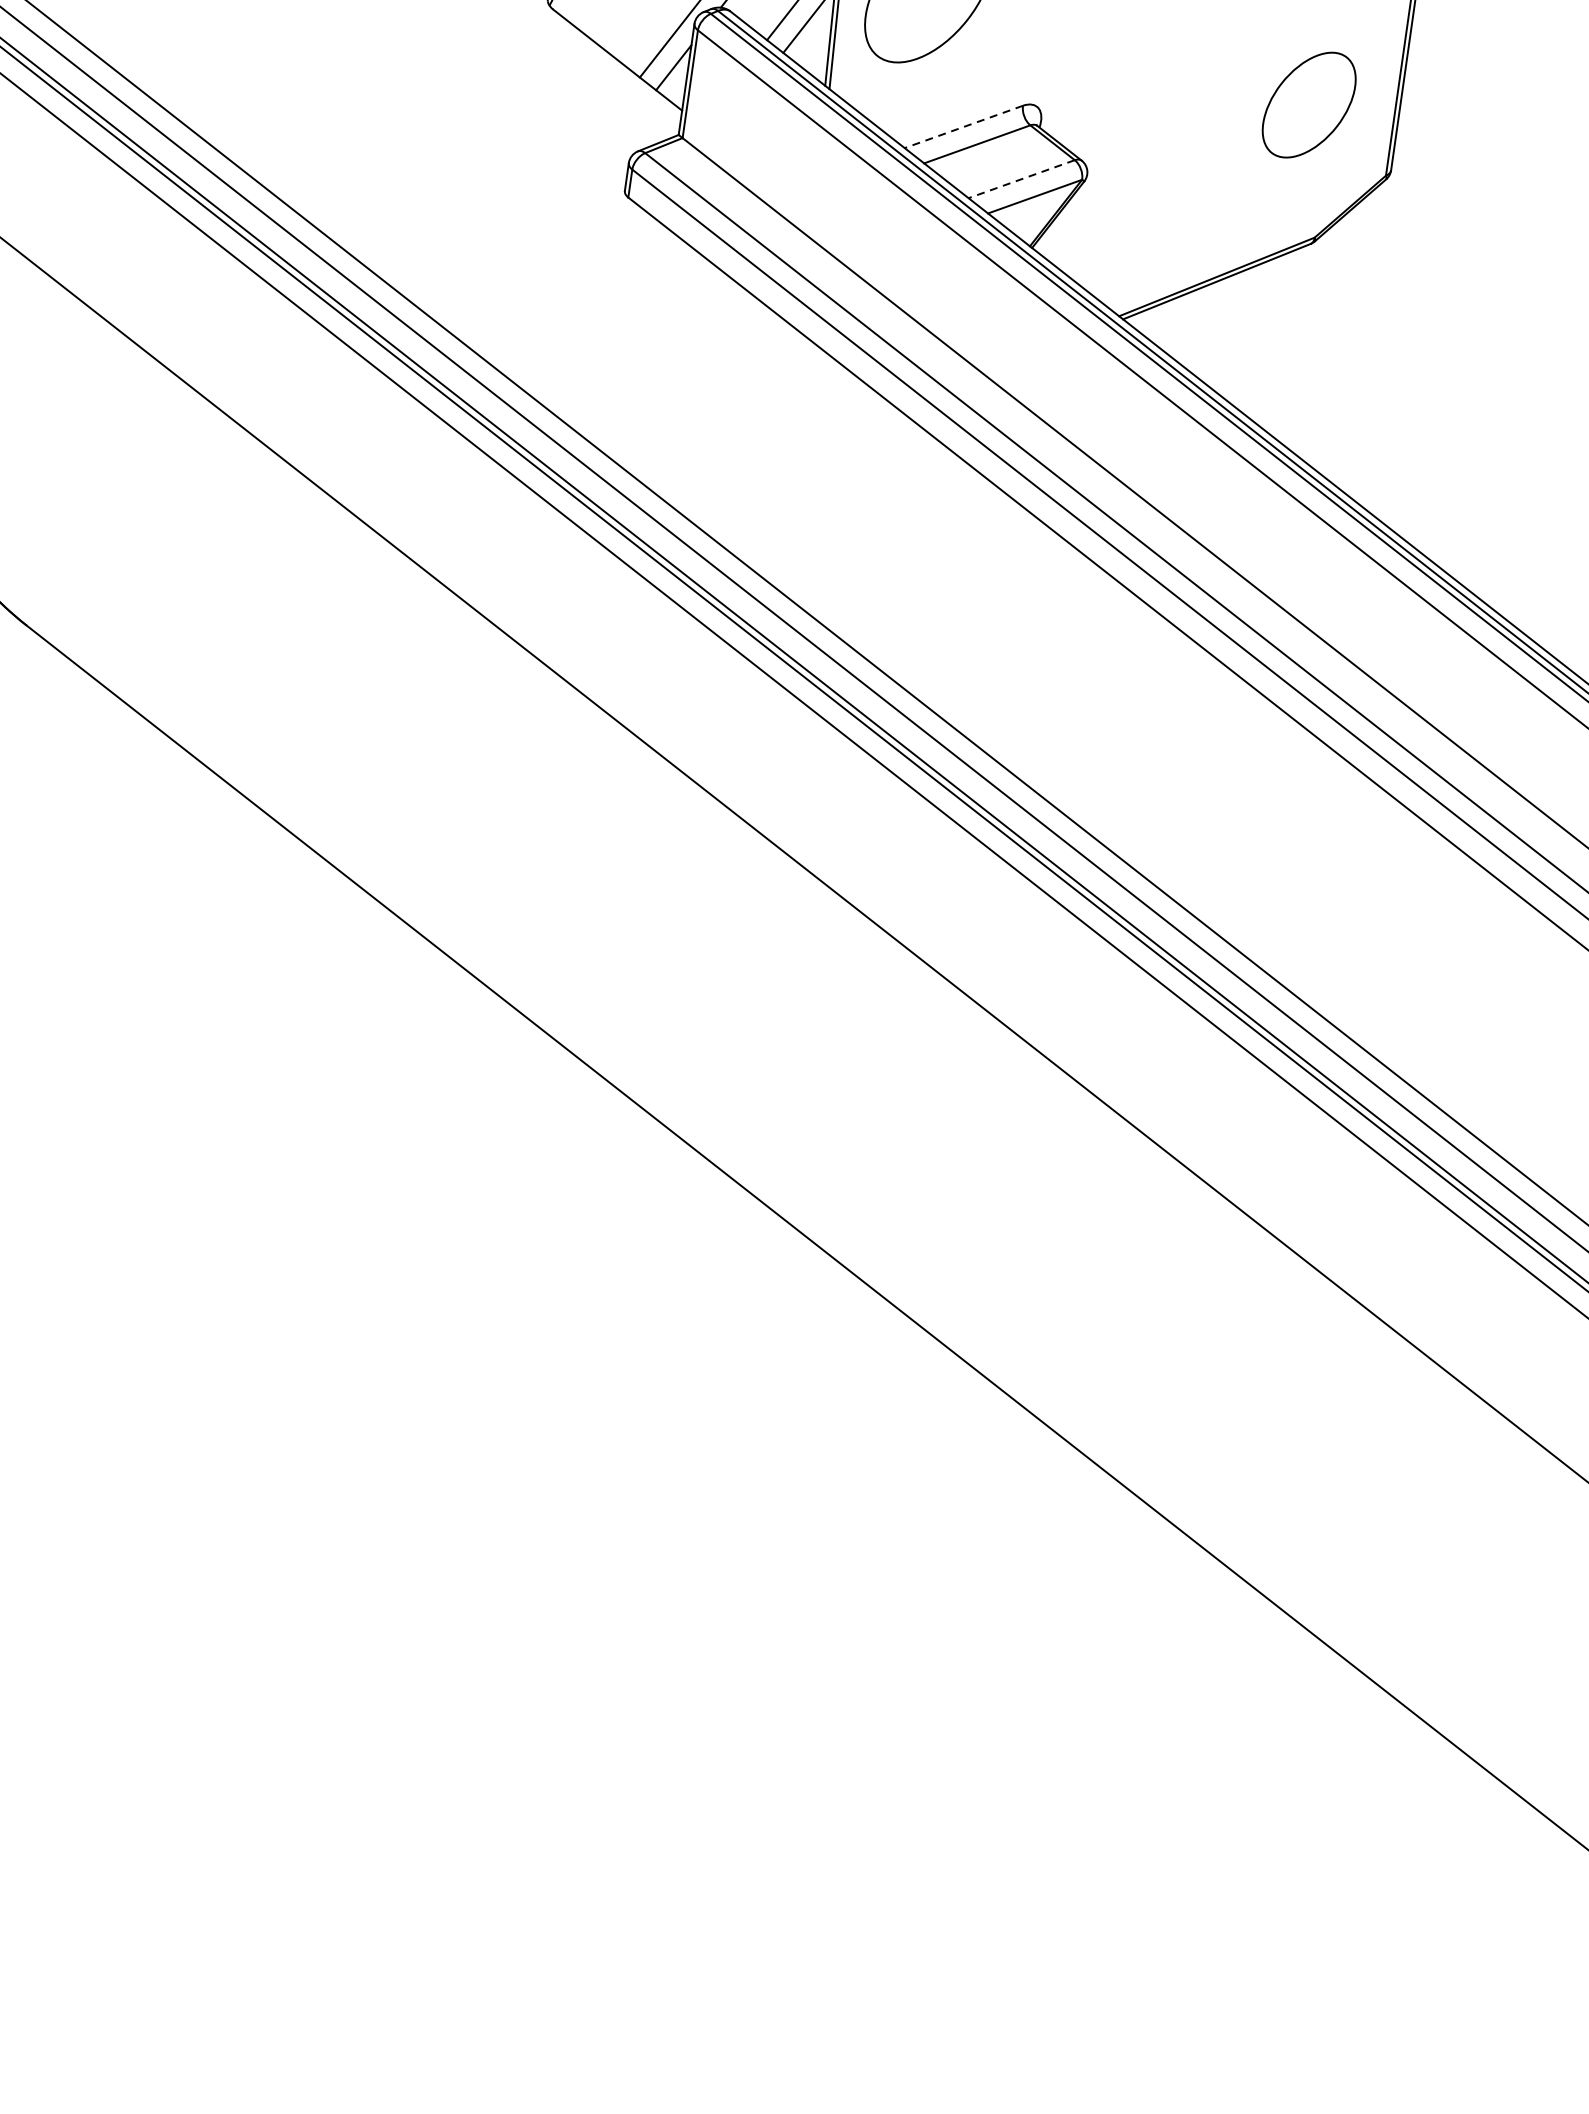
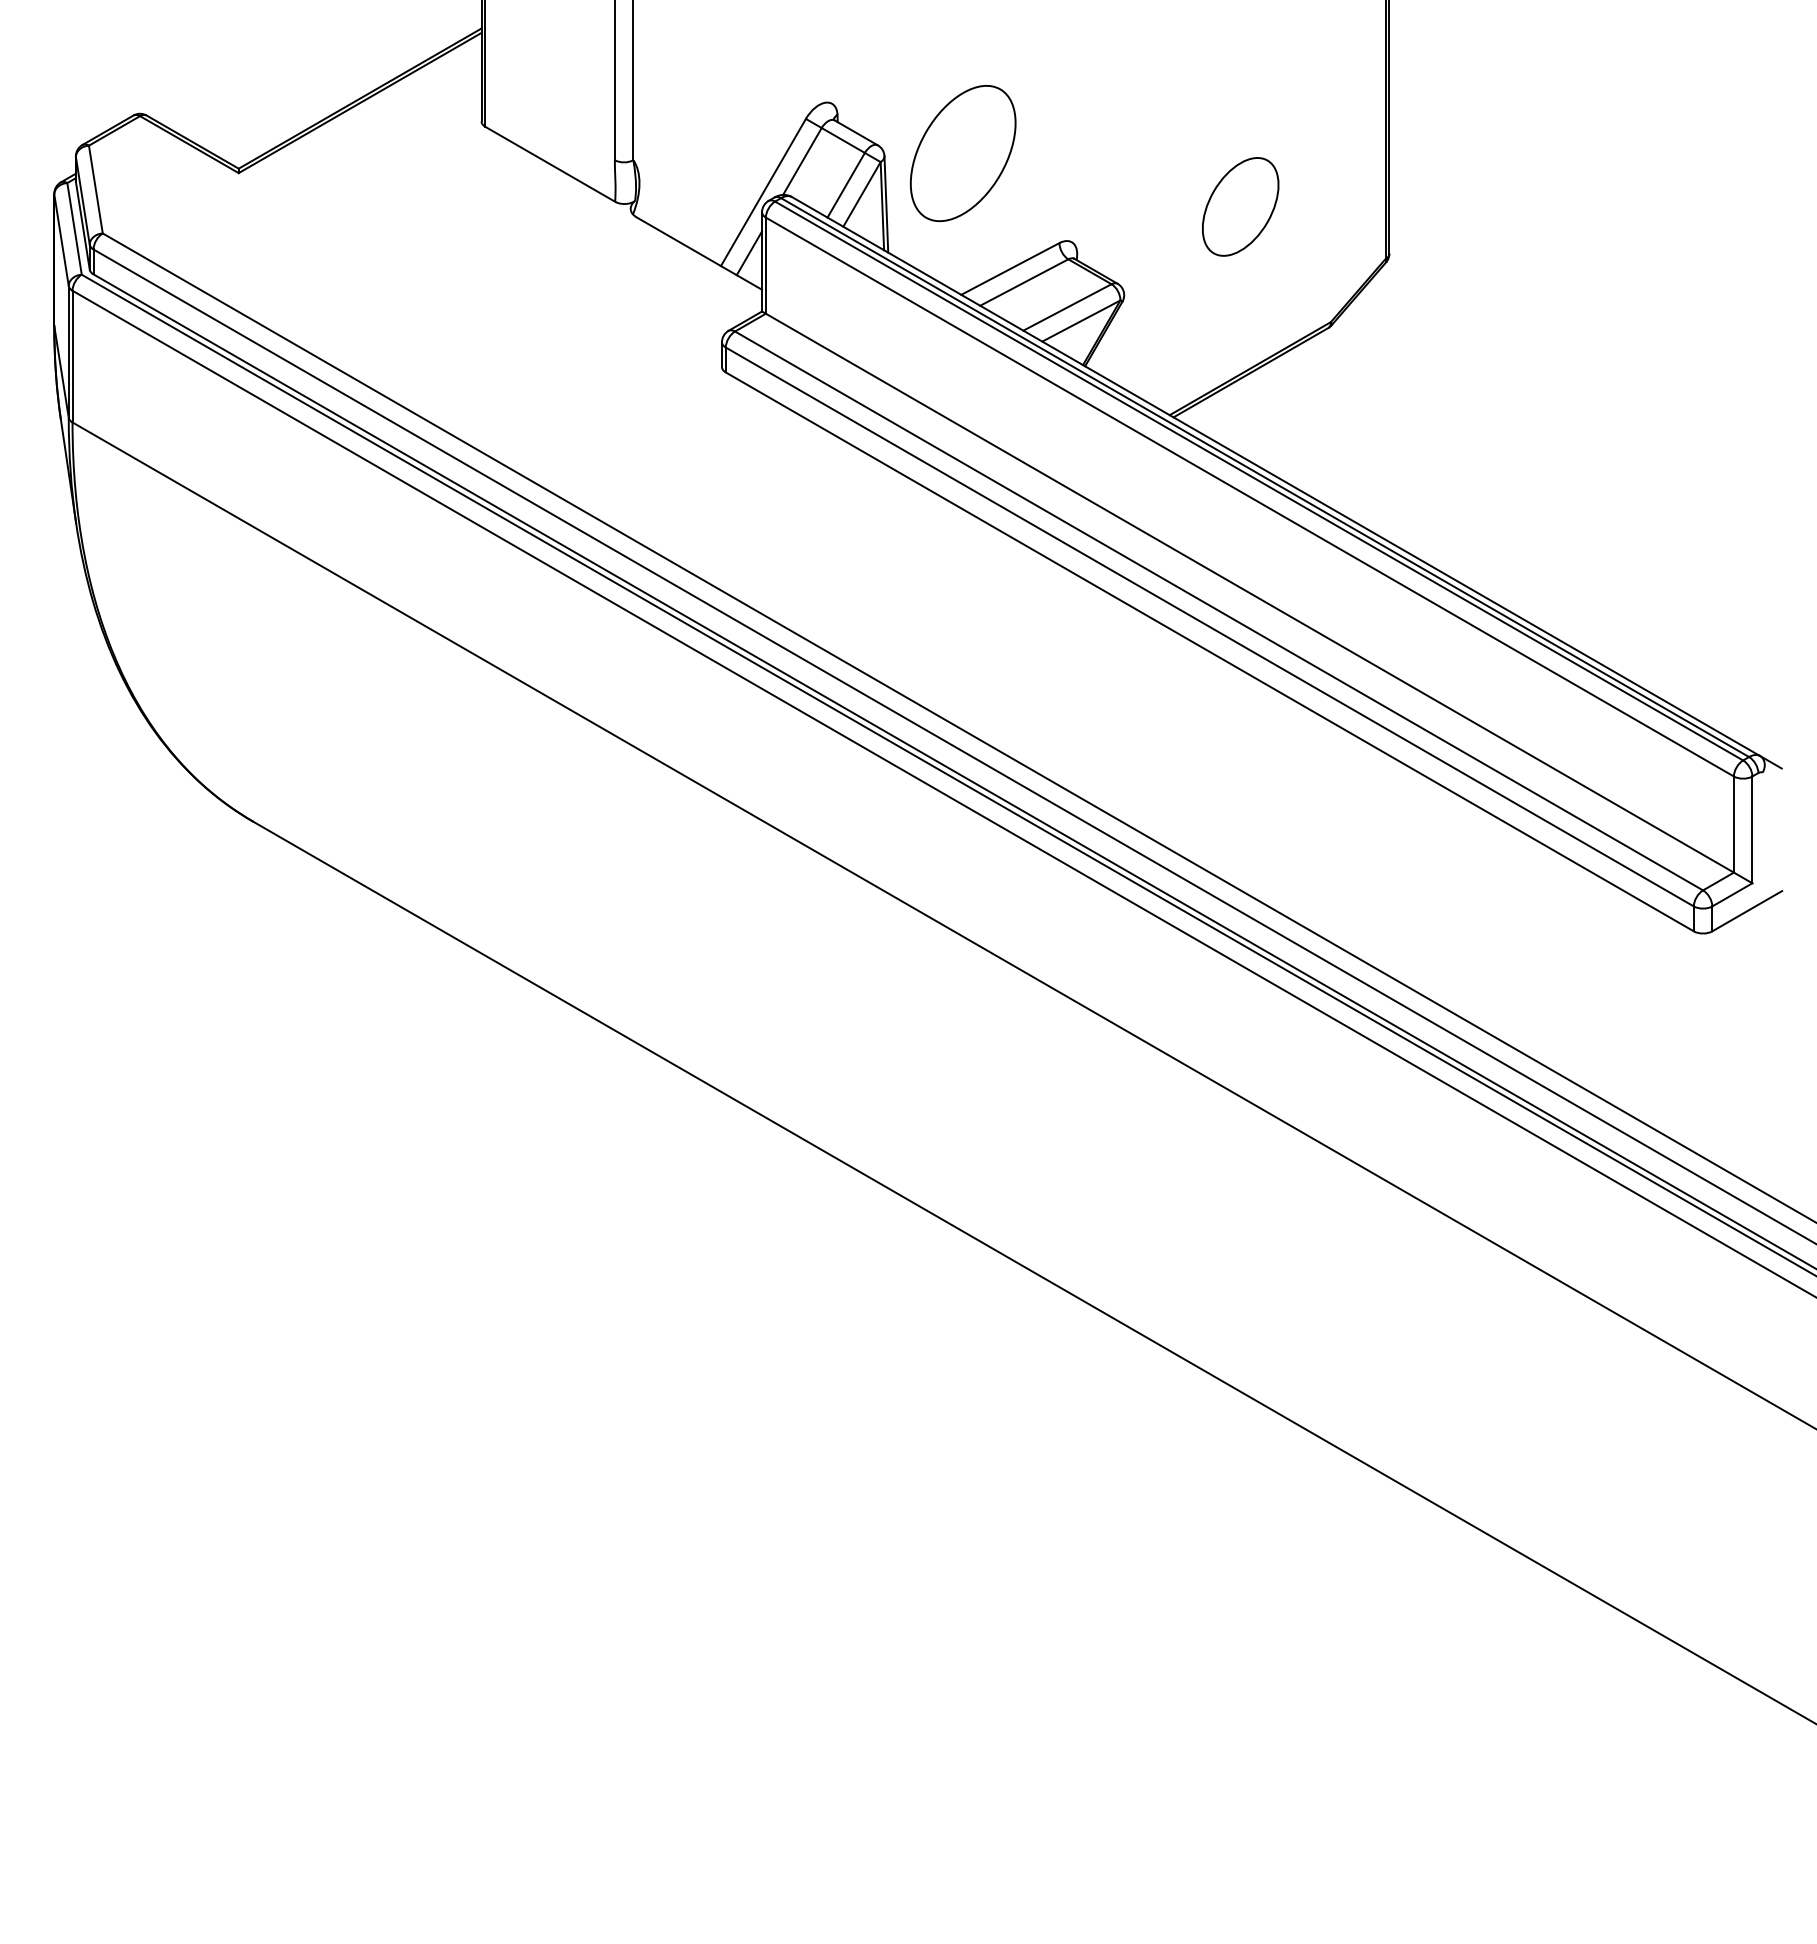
part: (1309, 104) -> (1240, 206), moved
line: (964, 126) -> (1010, 268), dashed -> solid
line: (1021, 179) -> (1067, 307), dashed -> solid

